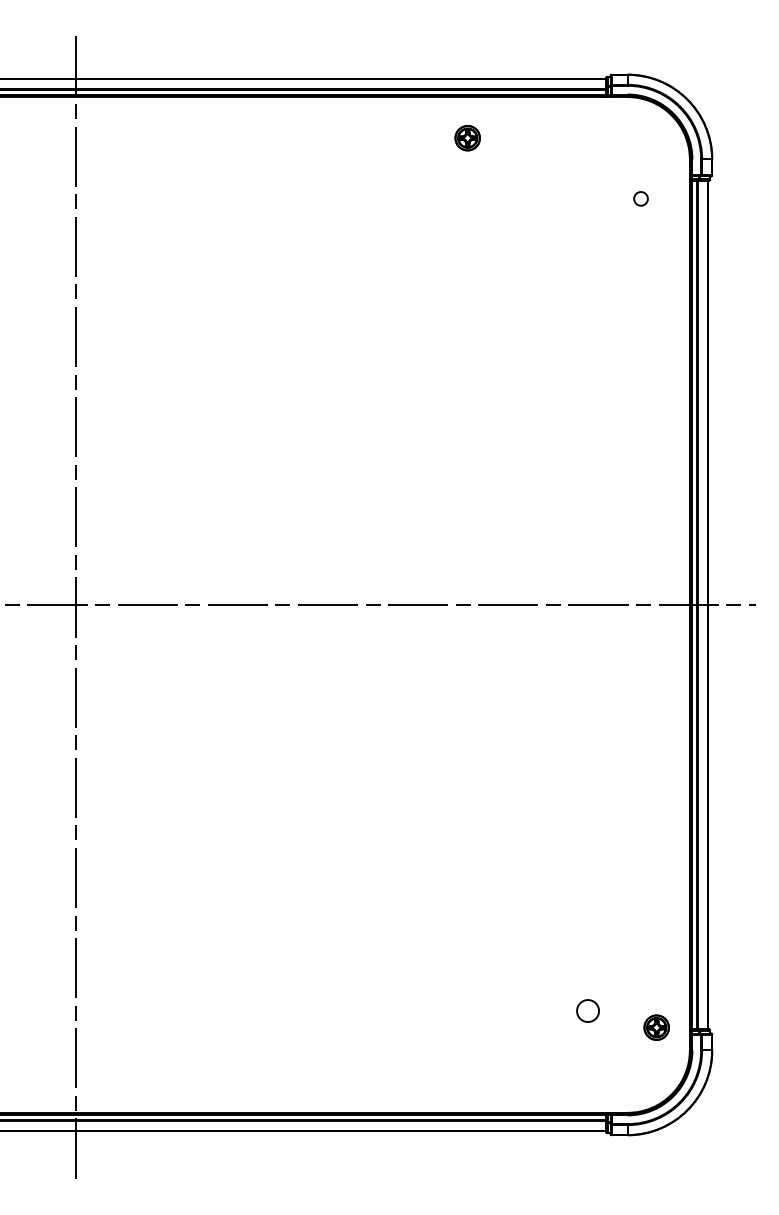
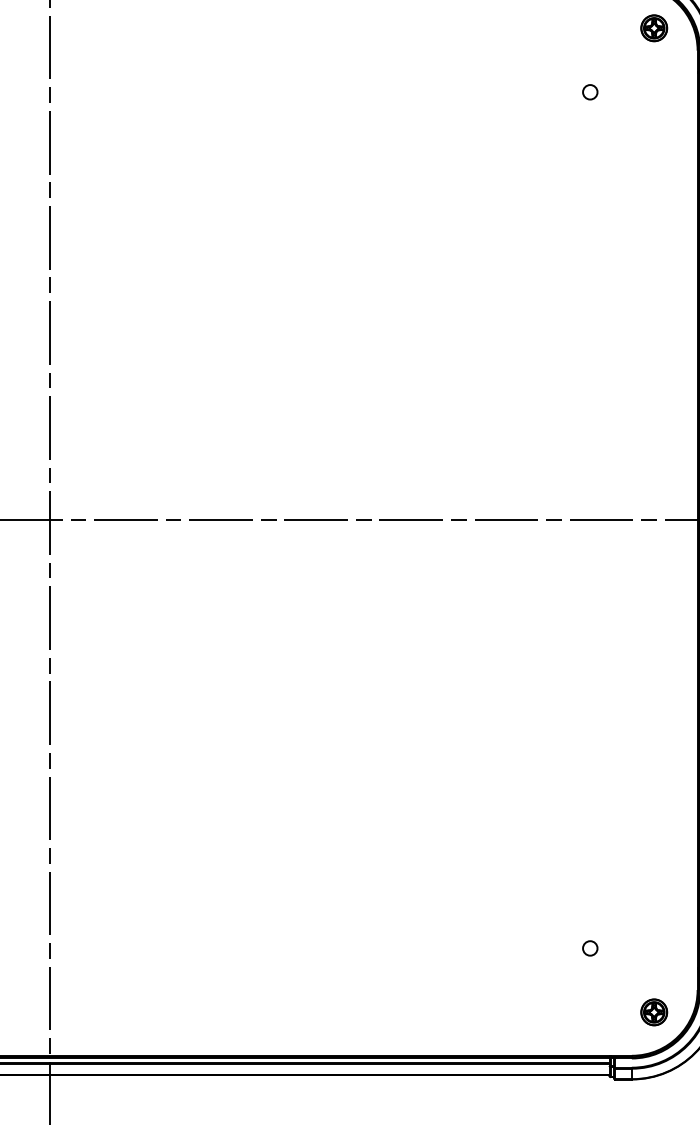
part: (467, 138) -> (654, 28), moved
circle: (640, 198) -> (589, 91), moved
circle: (587, 1010) -> (589, 947), size x0.62
part: (656, 1027) -> (654, 1012), moved

